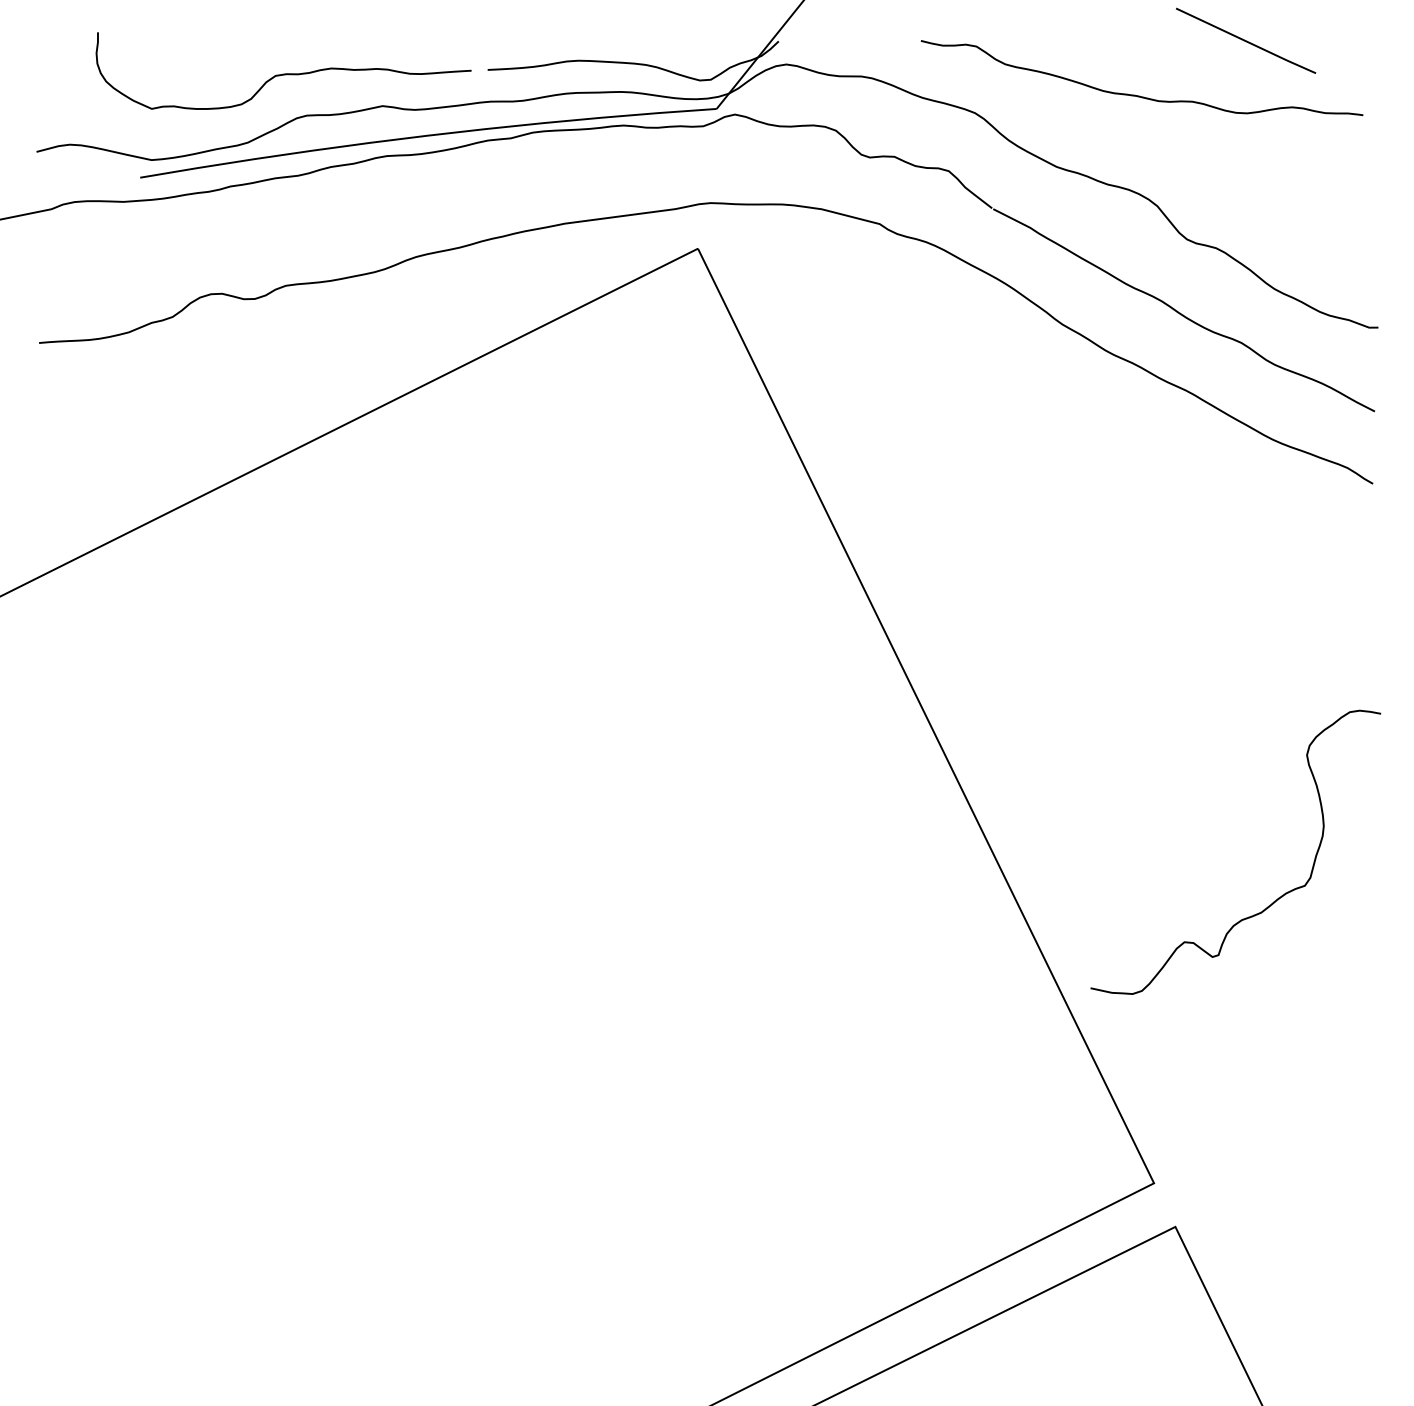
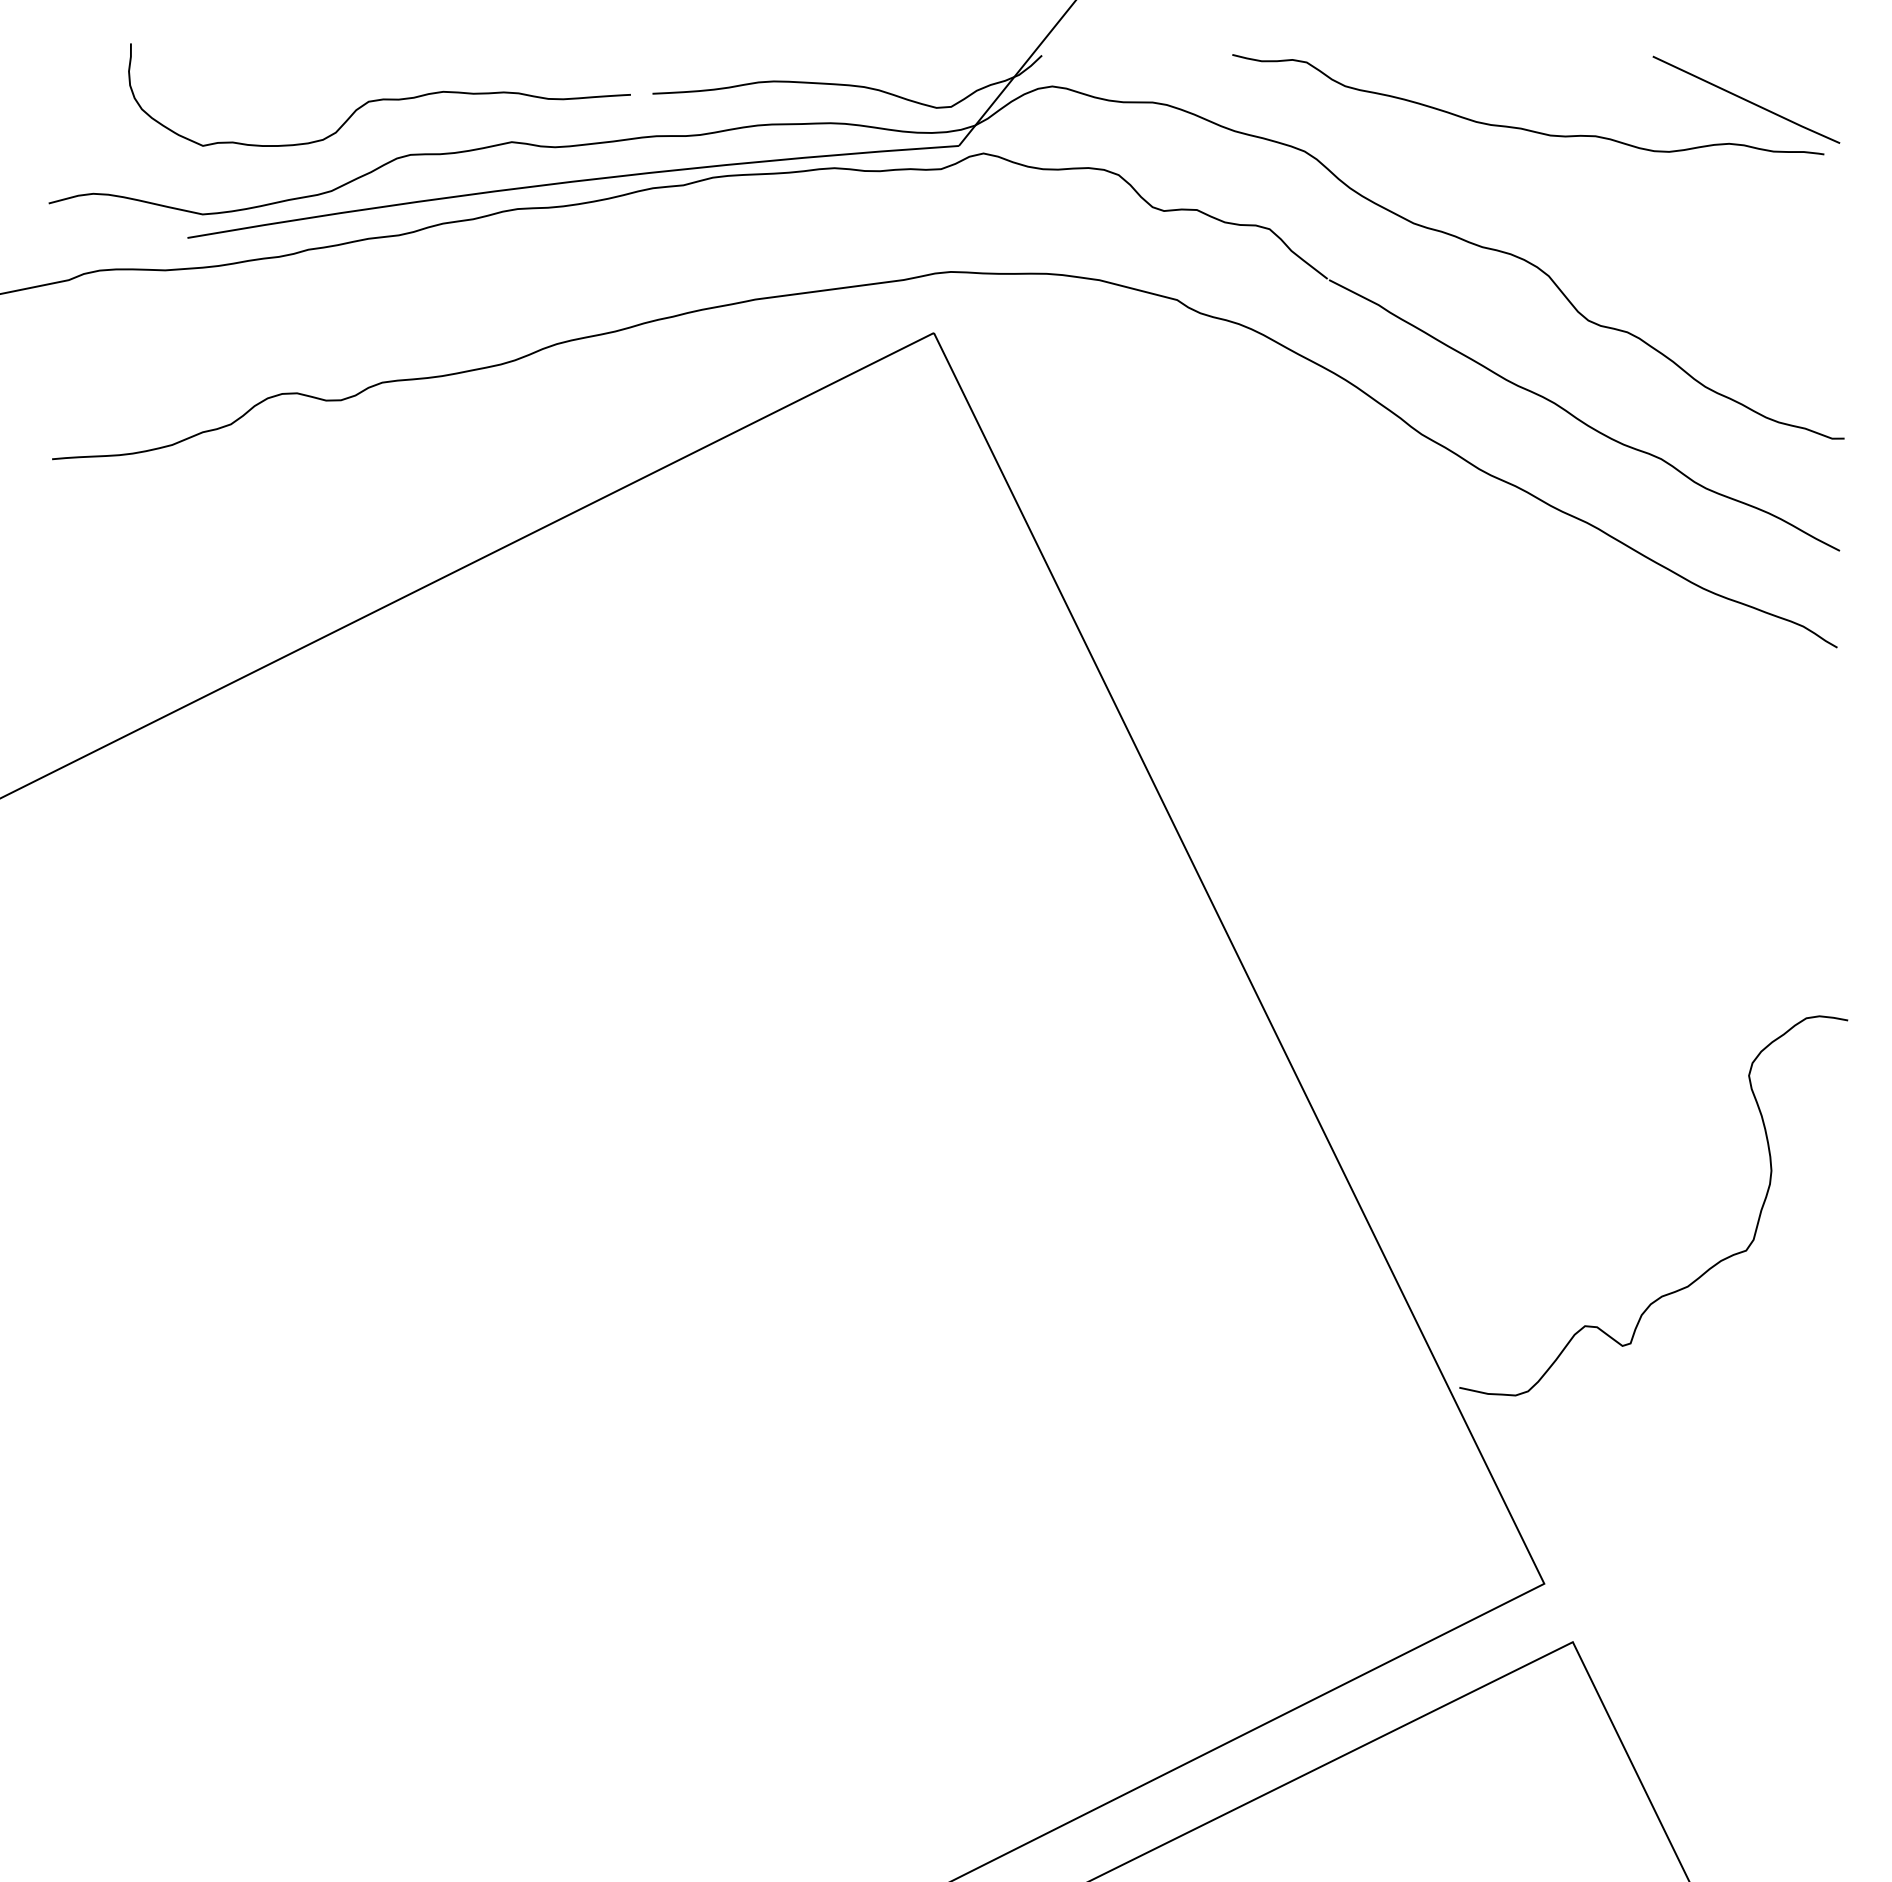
line: (1246, 40) -> (1746, 99), moved
curve: (1273, 902) -> (1703, 1272), moved

